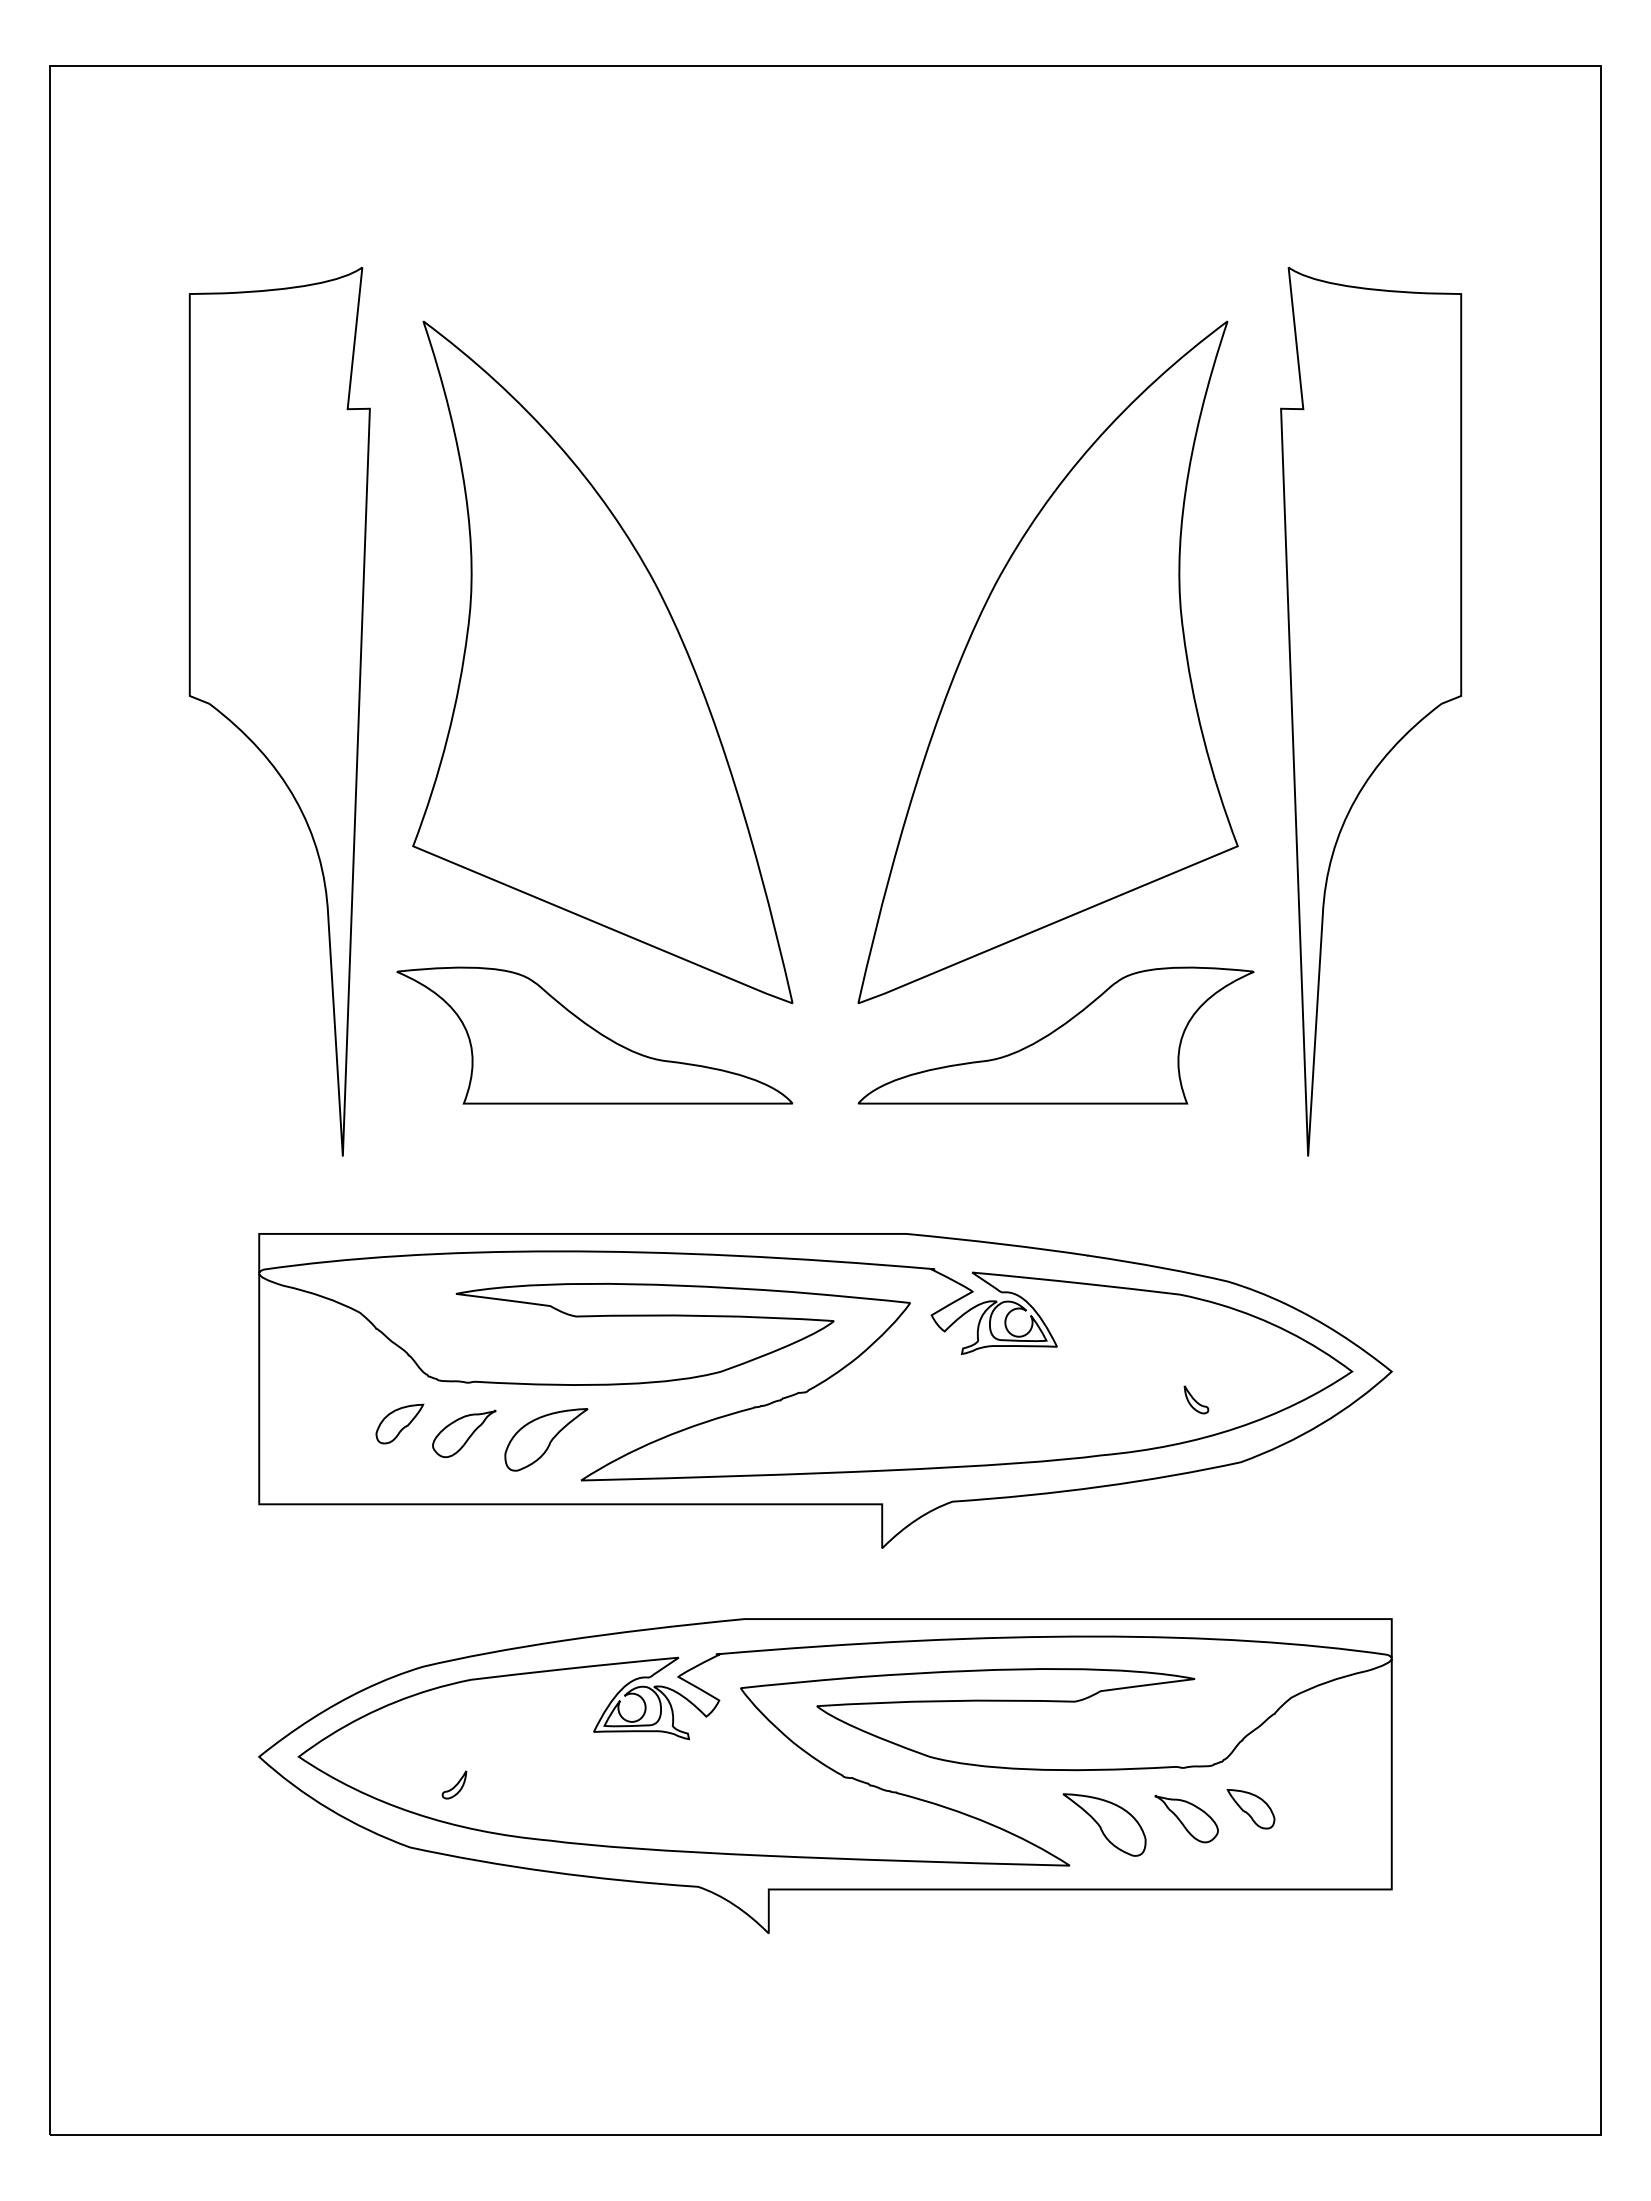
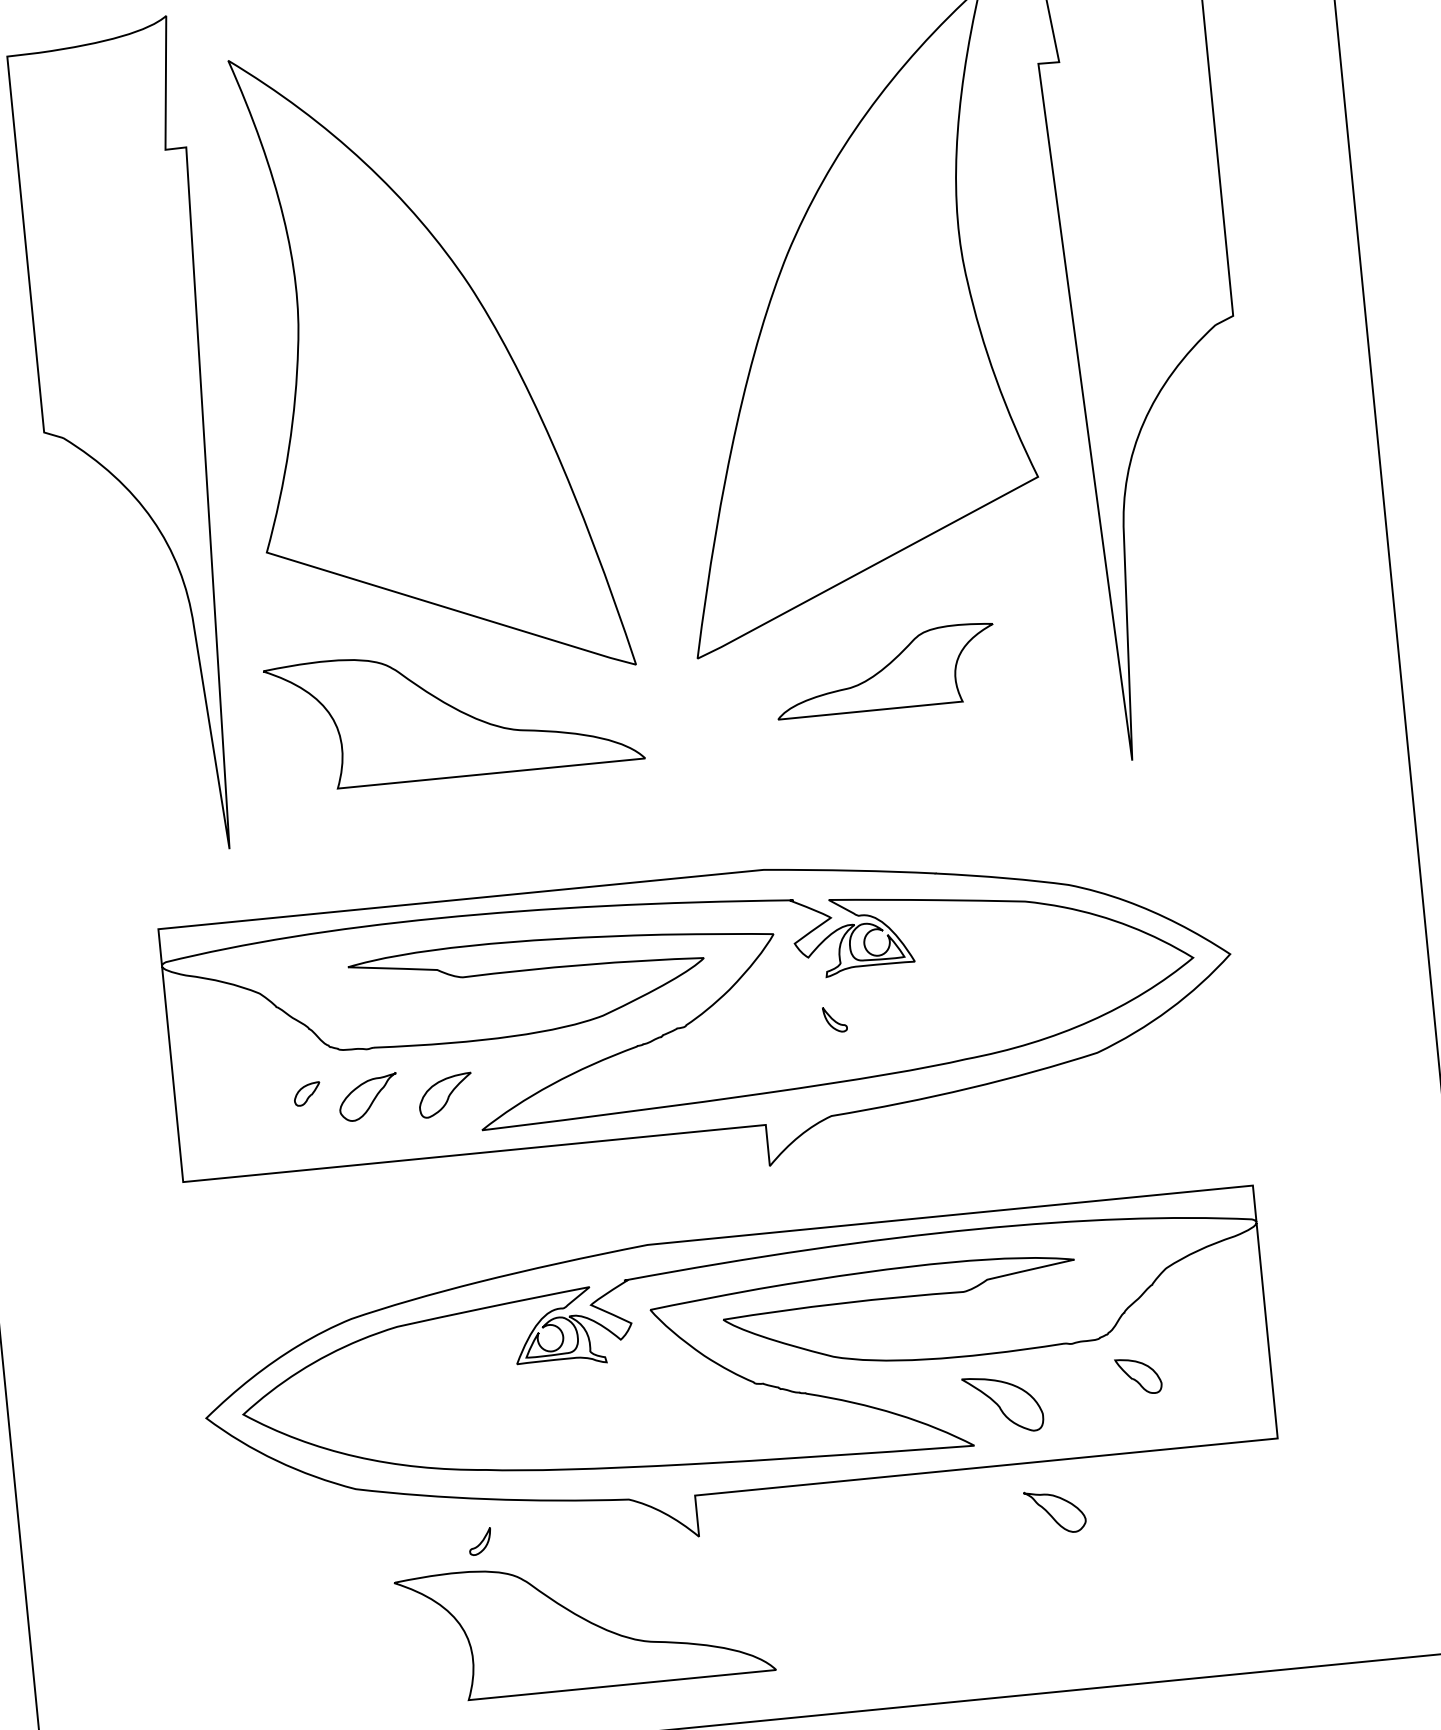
part: (1055, 1035) -> (884, 670), size x0.6
part: (1196, 1399) -> (835, 1019), moved
part: (399, 1423) -> (306, 1093), size x0.6
part: (546, 1439) -> (445, 1095), size x0.7
part: (454, 1784) -> (480, 1541), moved
part: (1186, 1818) -> (1055, 1511), moved
part: (638, 2014) -> (584, 1624), added

